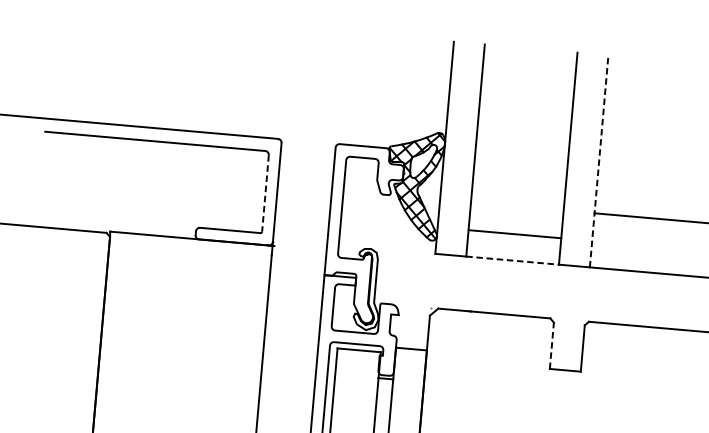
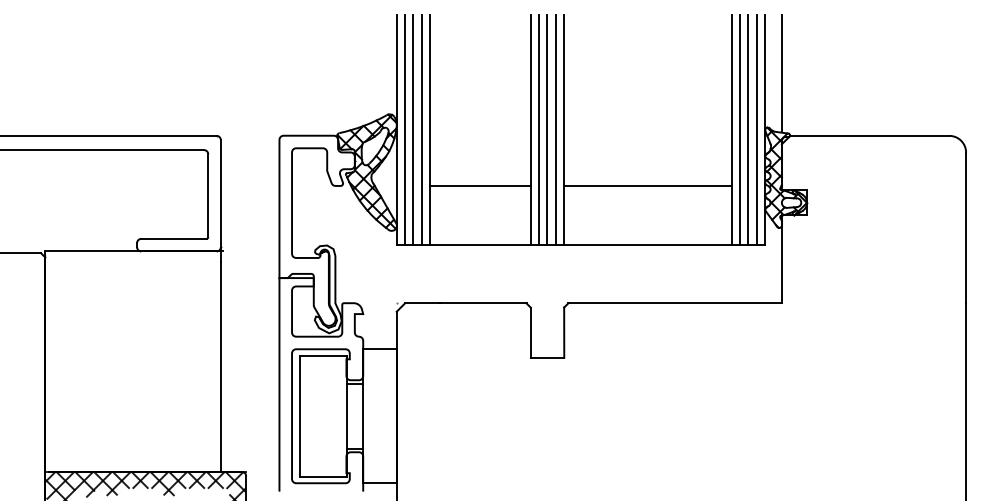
line: (452, 148) -> (405, 129), added
line: (460, 148) -> (413, 129), added
line: (467, 149) -> (421, 129), added
line: (576, 159) -> (539, 129), added
line: (583, 159) -> (547, 129), added
line: (591, 160) -> (555, 129), added
line: (599, 161) -> (564, 129), dashed -> solid
line: (265, 194) -> (208, 196), dashed -> solid
line: (514, 234) -> (480, 186), moved
line: (512, 260) -> (480, 244), dashed -> solid
line: (551, 345) -> (530, 332), dashed -> solid

